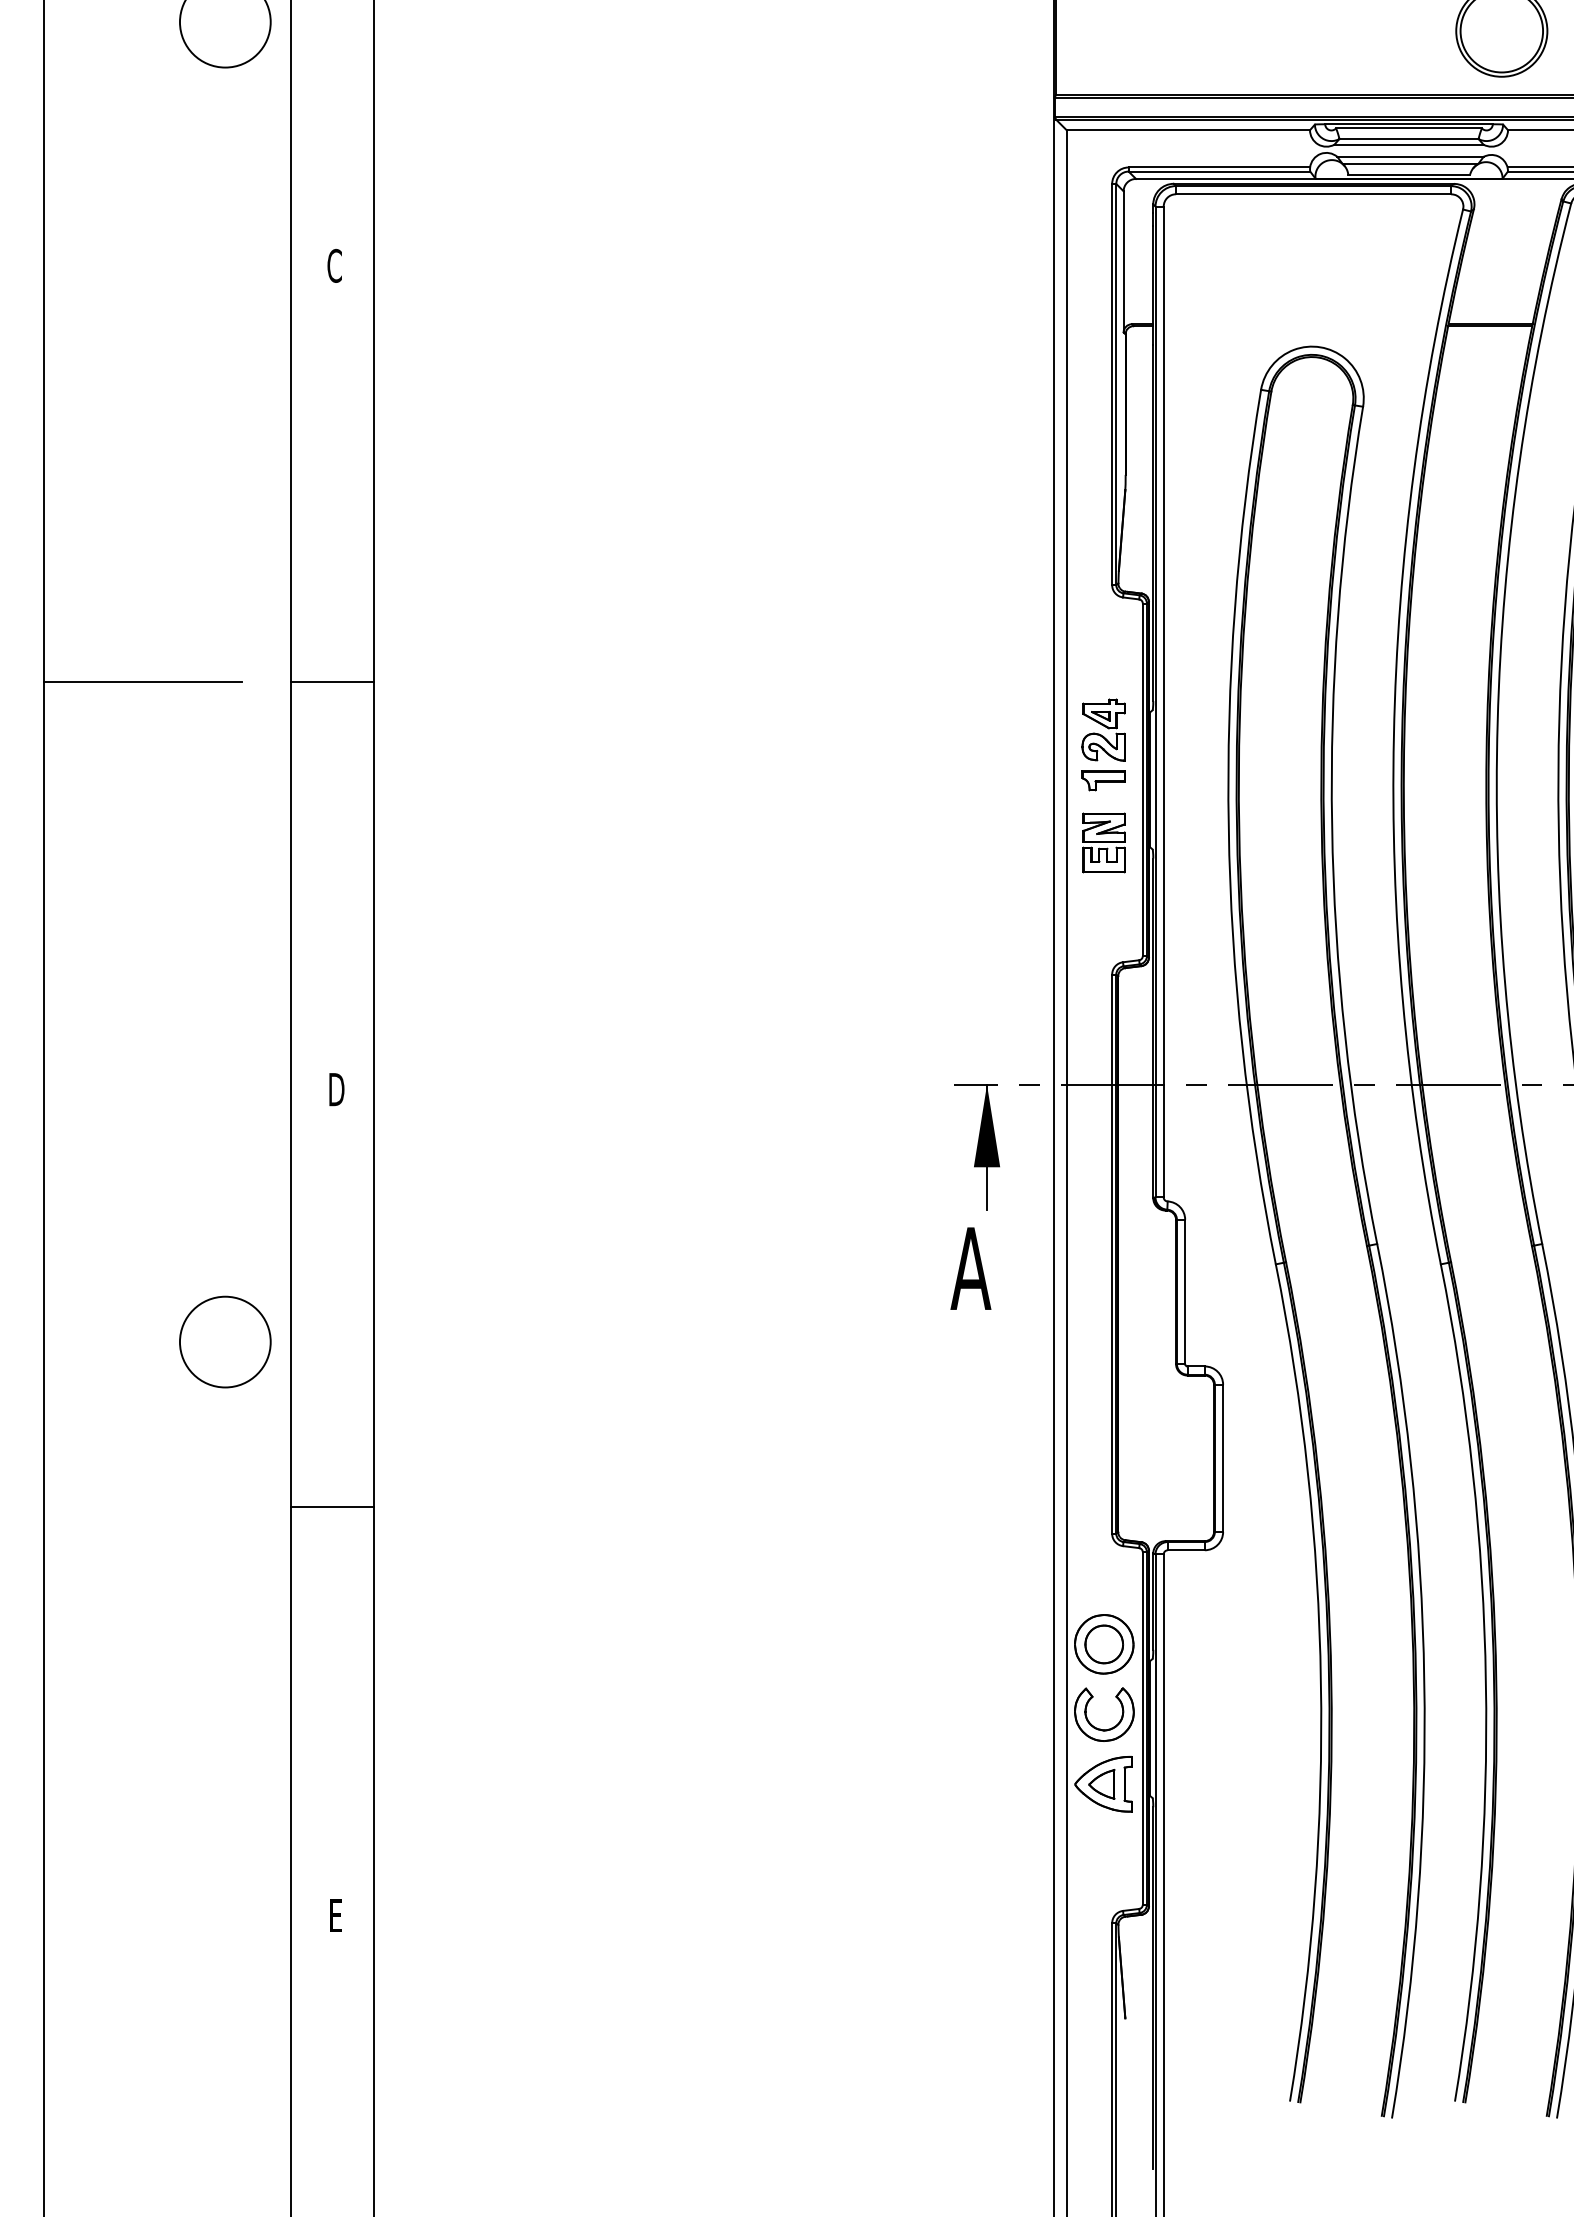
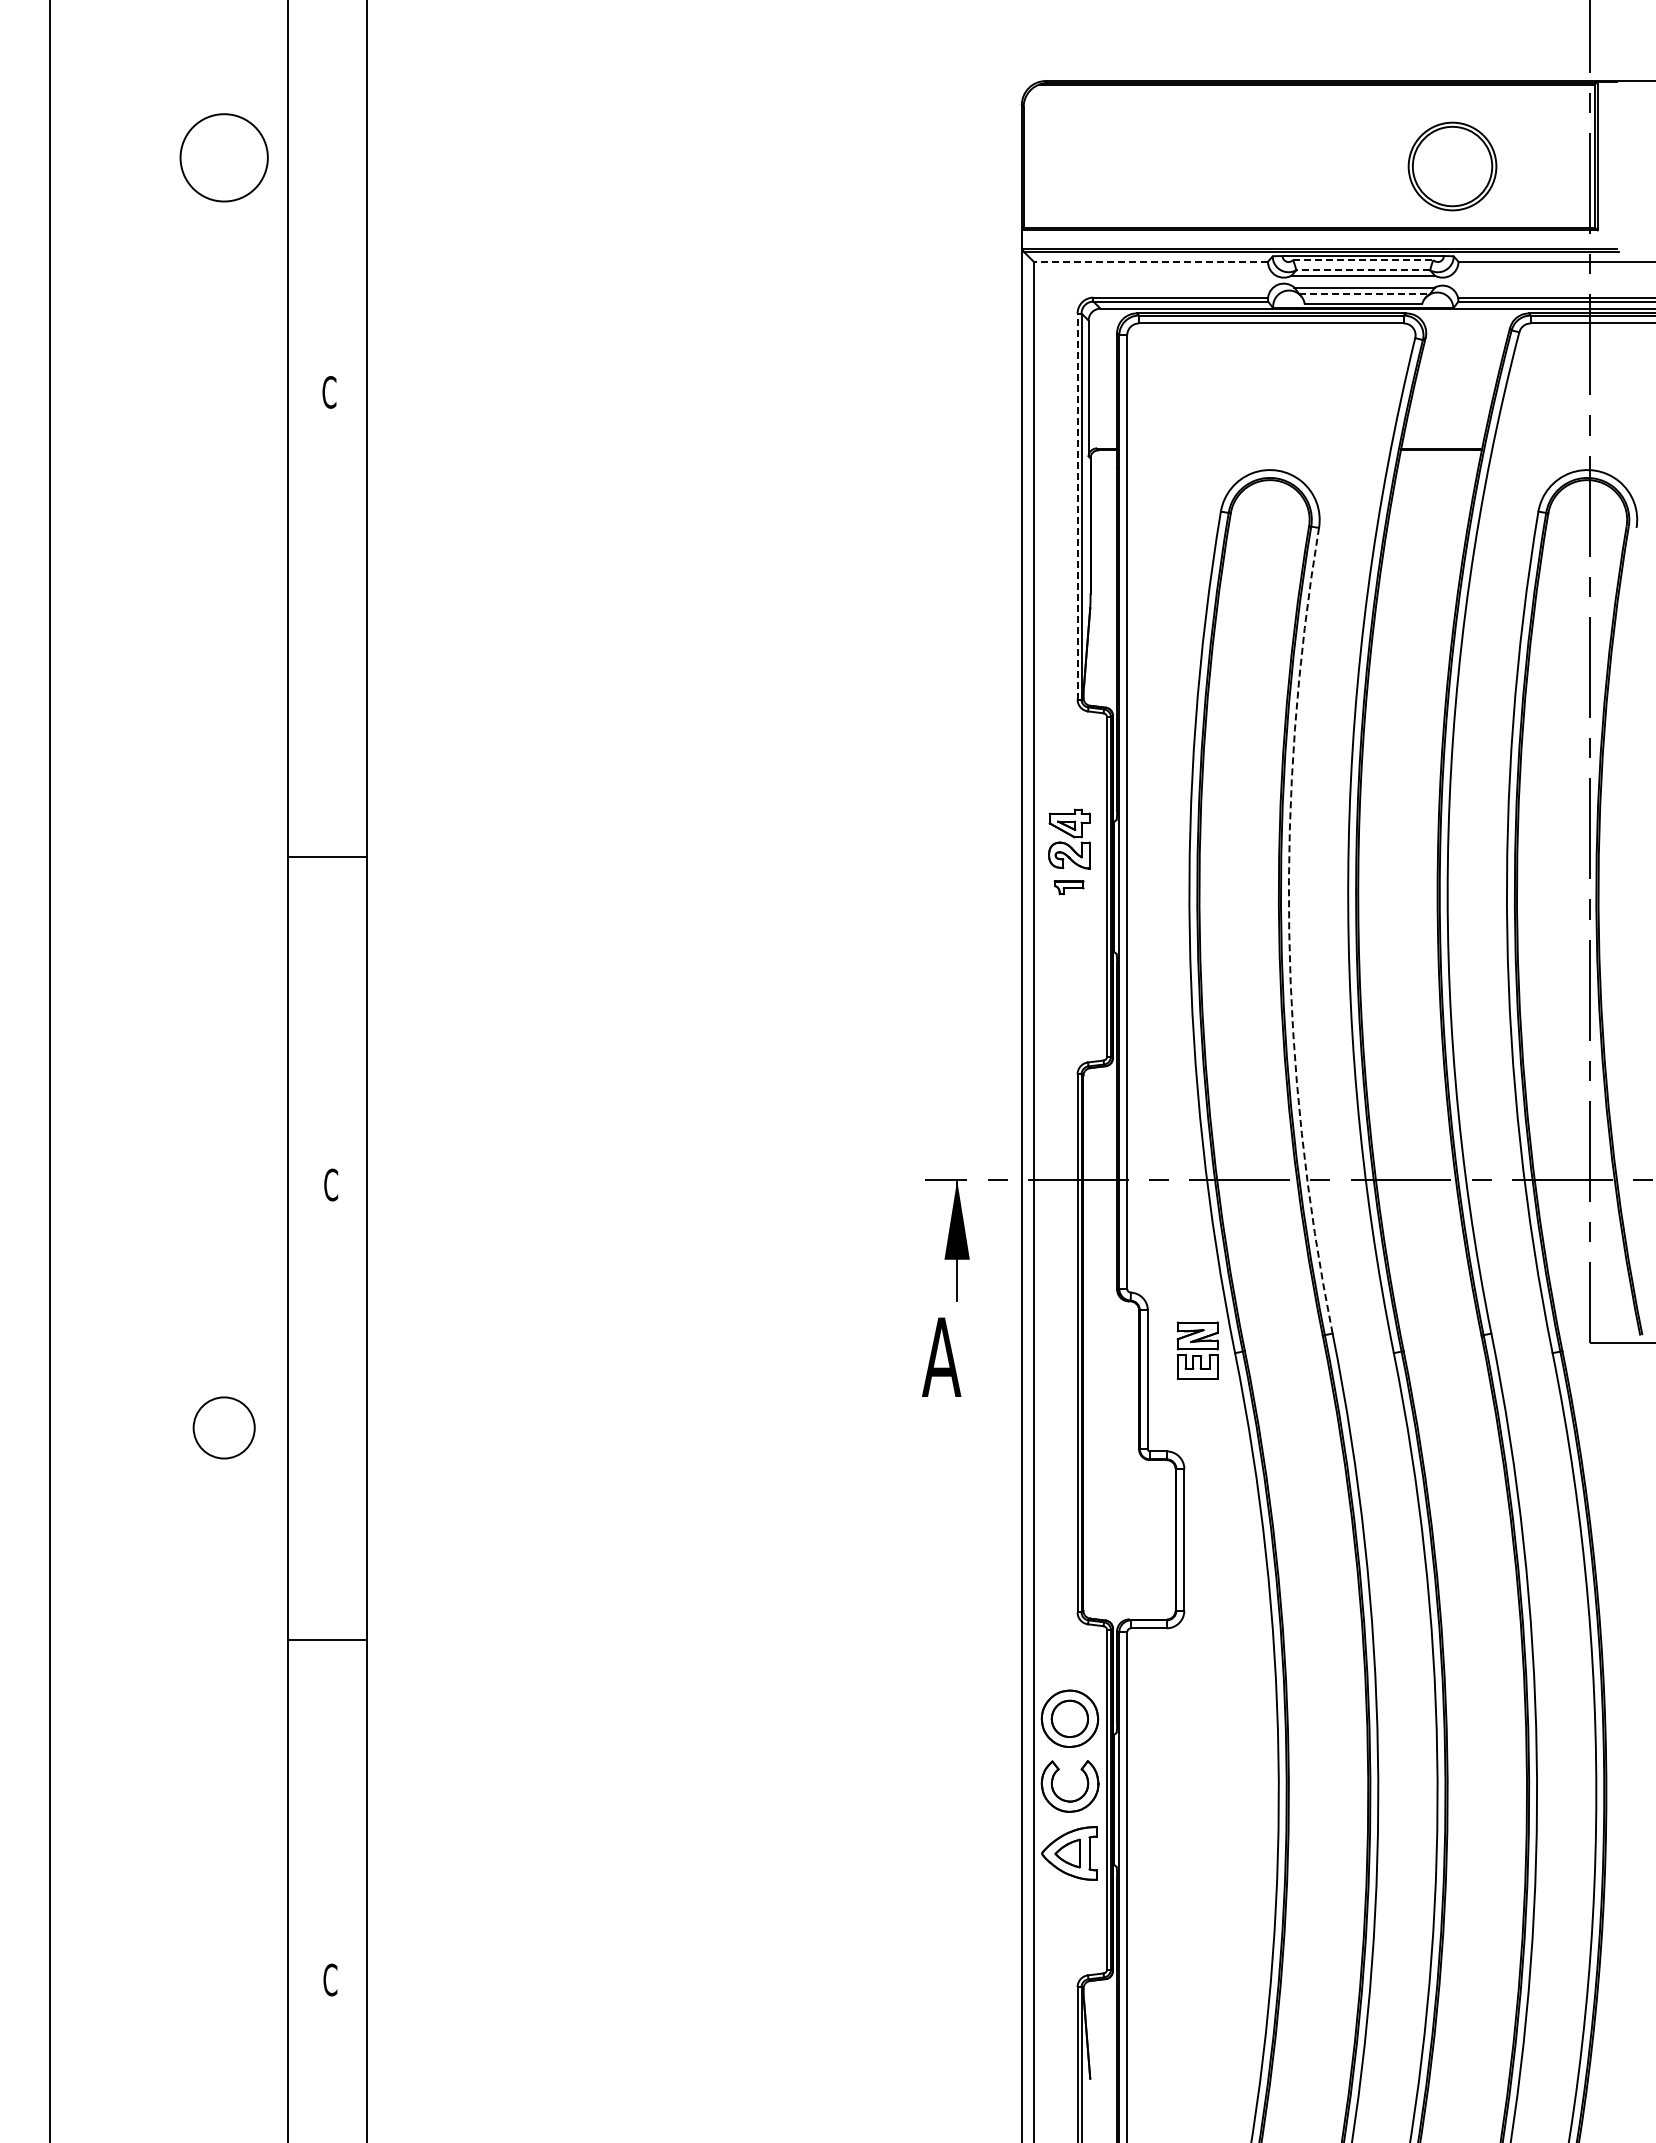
line: (1409, 128) -> (1363, 260), solid -> dashed
line: (1187, 129) -> (1150, 261), solid -> dashed
line: (1409, 139) -> (1363, 270), solid -> dashed
line: (1411, 164) -> (1365, 294), solid -> dashed
line: (1112, 384) -> (1077, 506), solid -> dashed
line: (142, 681) -> (144, 792), removed
line: (332, 681) -> (327, 856), moved
part: (1102, 780) -> (1068, 887), size x0.7
arc: (1332, 826) -> (1289, 931), solid -> dashed
part: (1103, 842) -> (1197, 1350), moved
text: (336, 1089) -> (331, 1184), D -> C
circle: (224, 1341) -> (223, 1427), size x0.7
line: (332, 1506) -> (327, 1639), moved
text: (335, 1915) -> (330, 1979), E -> C

